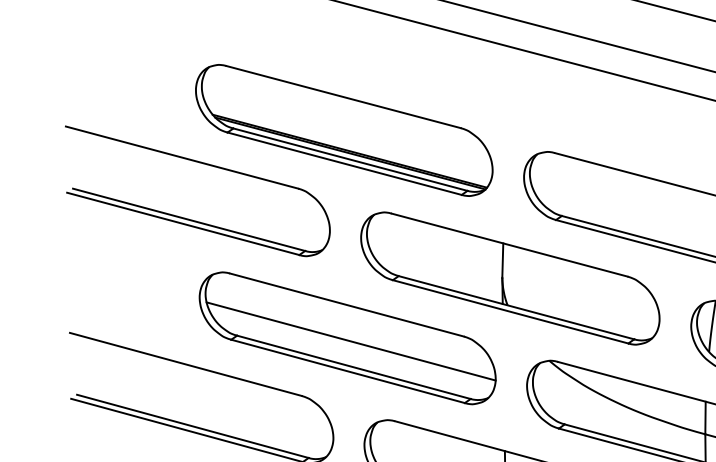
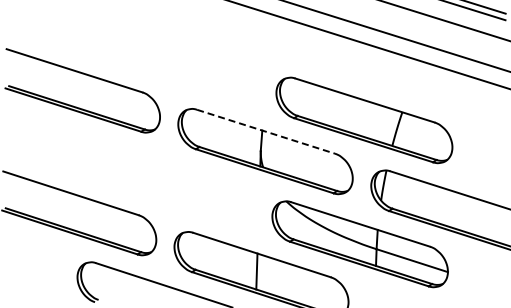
part: (342, 130) -> (170, 59), removed
line: (510, 244) -> (266, 131), solid -> dashed
part: (347, 338) -> (167, 182), removed

